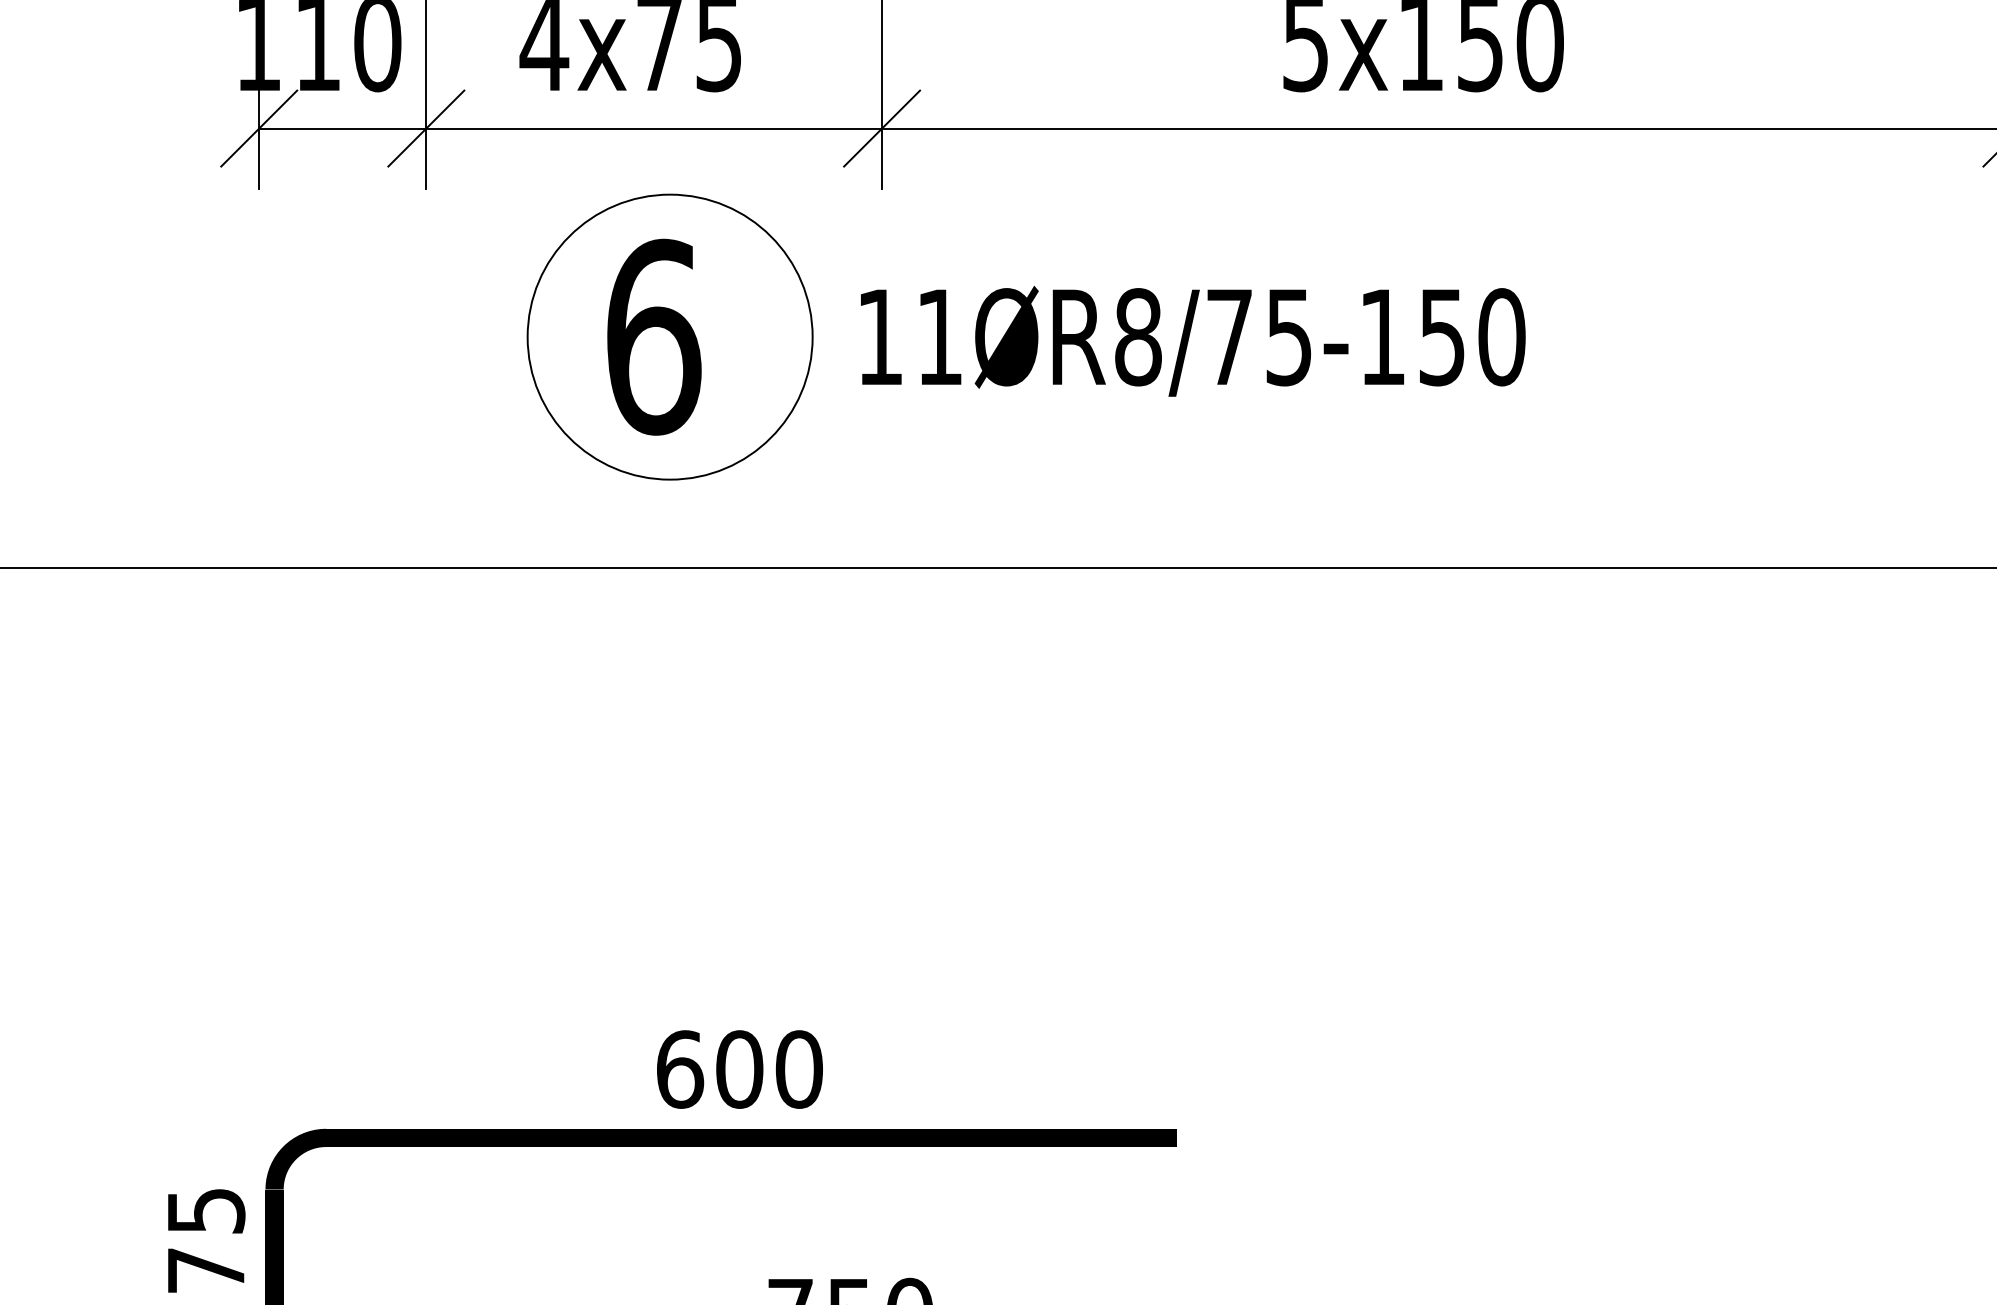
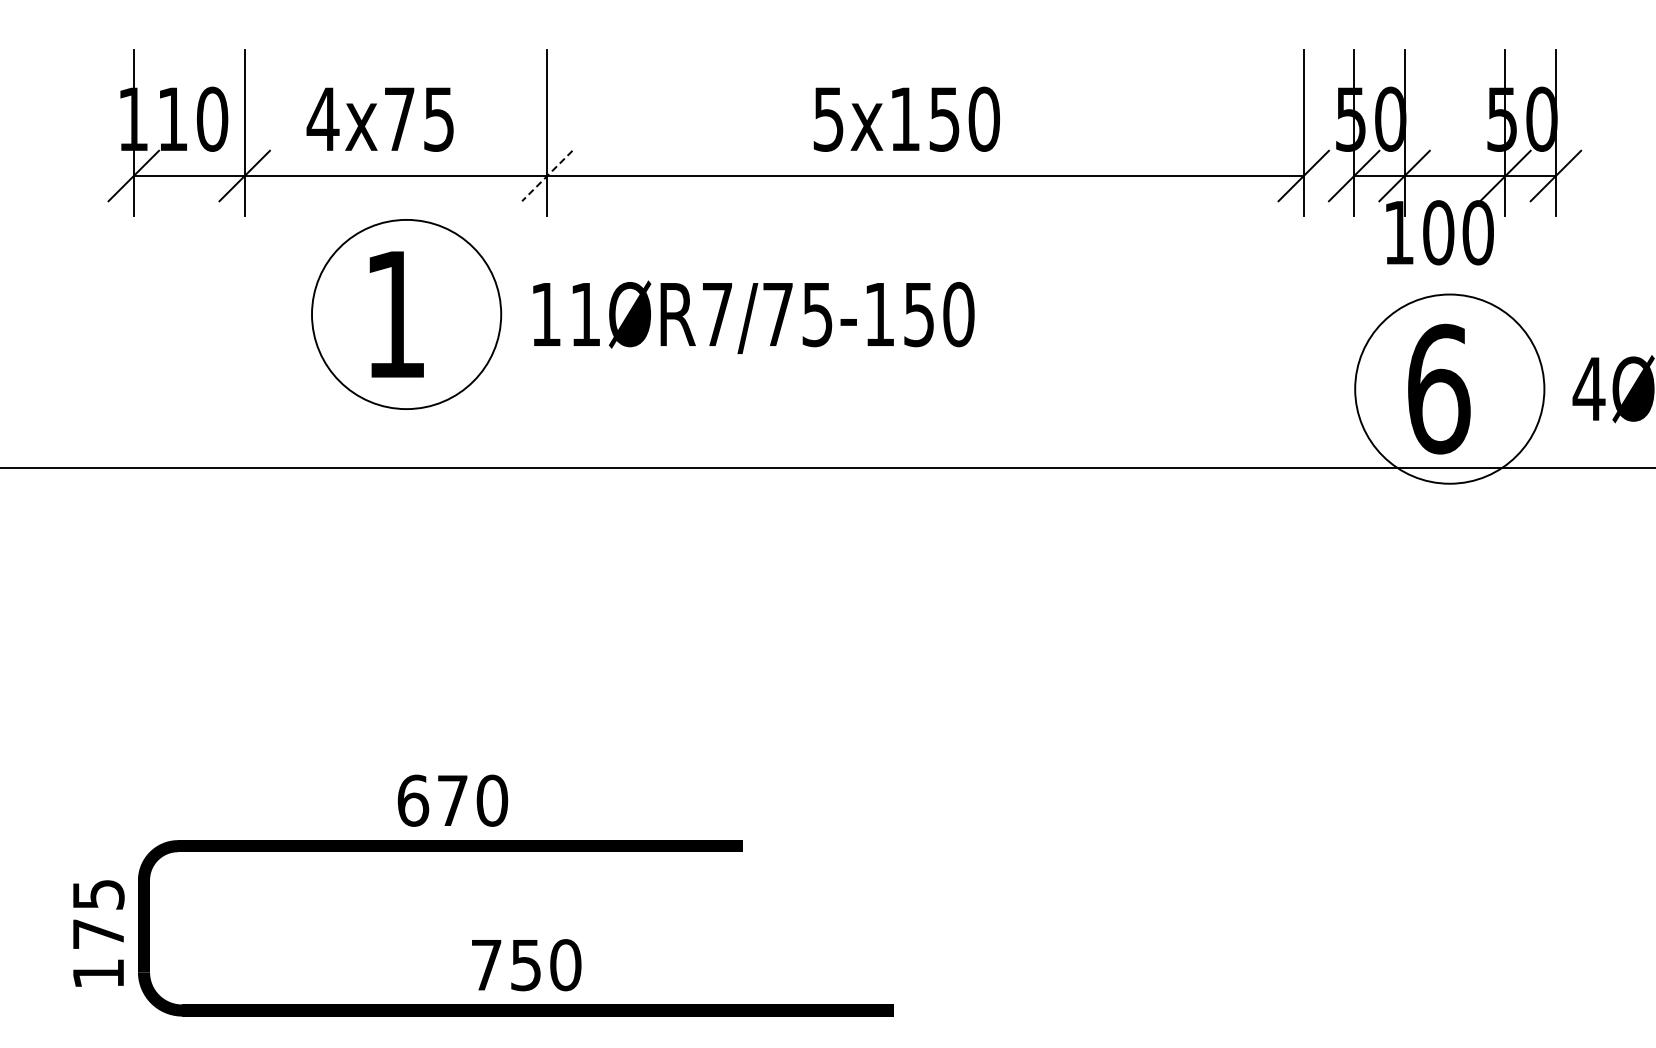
line: (882, 129) -> (547, 176), solid -> dashed
text: (654, 337) -> (396, 314), 6 -> 1
text: (1138, 337) -> (717, 314), 11ØR8/75-150 -> 11ØR7/75-150
text: (739, 1069) -> (452, 800), 600 -> 670

